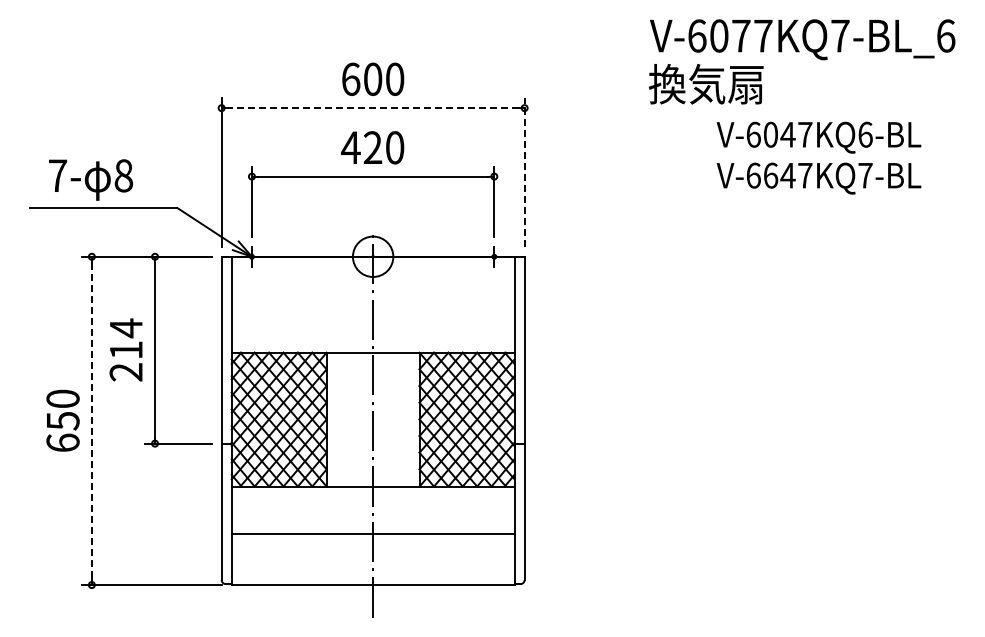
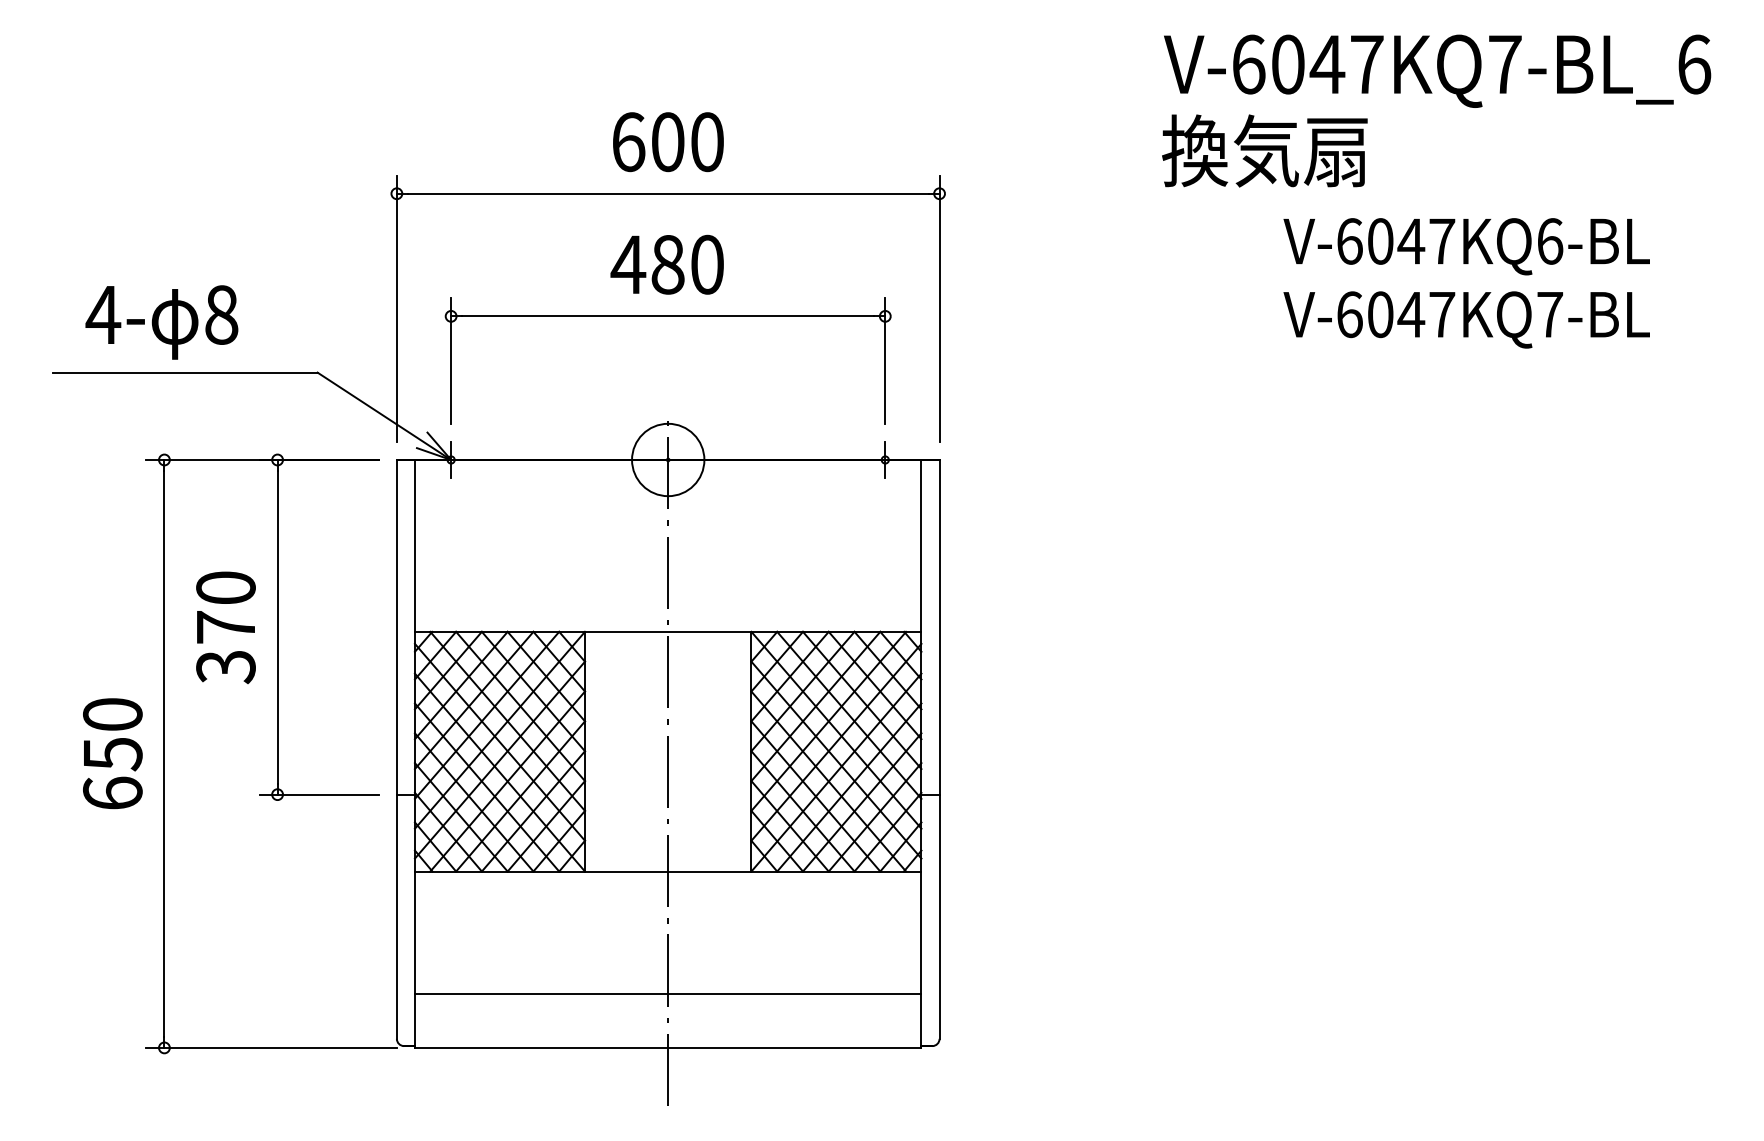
text: (741, 35) -> (1327, 63), V-6077KQ7-BL_6 -> V-6047KQ7-BL_6
line: (372, 108) -> (667, 194), dashed -> solid
text: (372, 147) -> (667, 264), 420 -> 480
line: (524, 171) -> (939, 307), dashed -> solid
text: (57, 175) -> (102, 314), 7- -> 4-
text: (771, 175) -> (1381, 314), V-6647KQ7-BL -> V-6047KQ7-BL
text: (125, 349) -> (224, 626), 214 -> 370
line: (91, 421) -> (163, 754), dashed -> solid
line: (372, 533) -> (667, 993), moved

